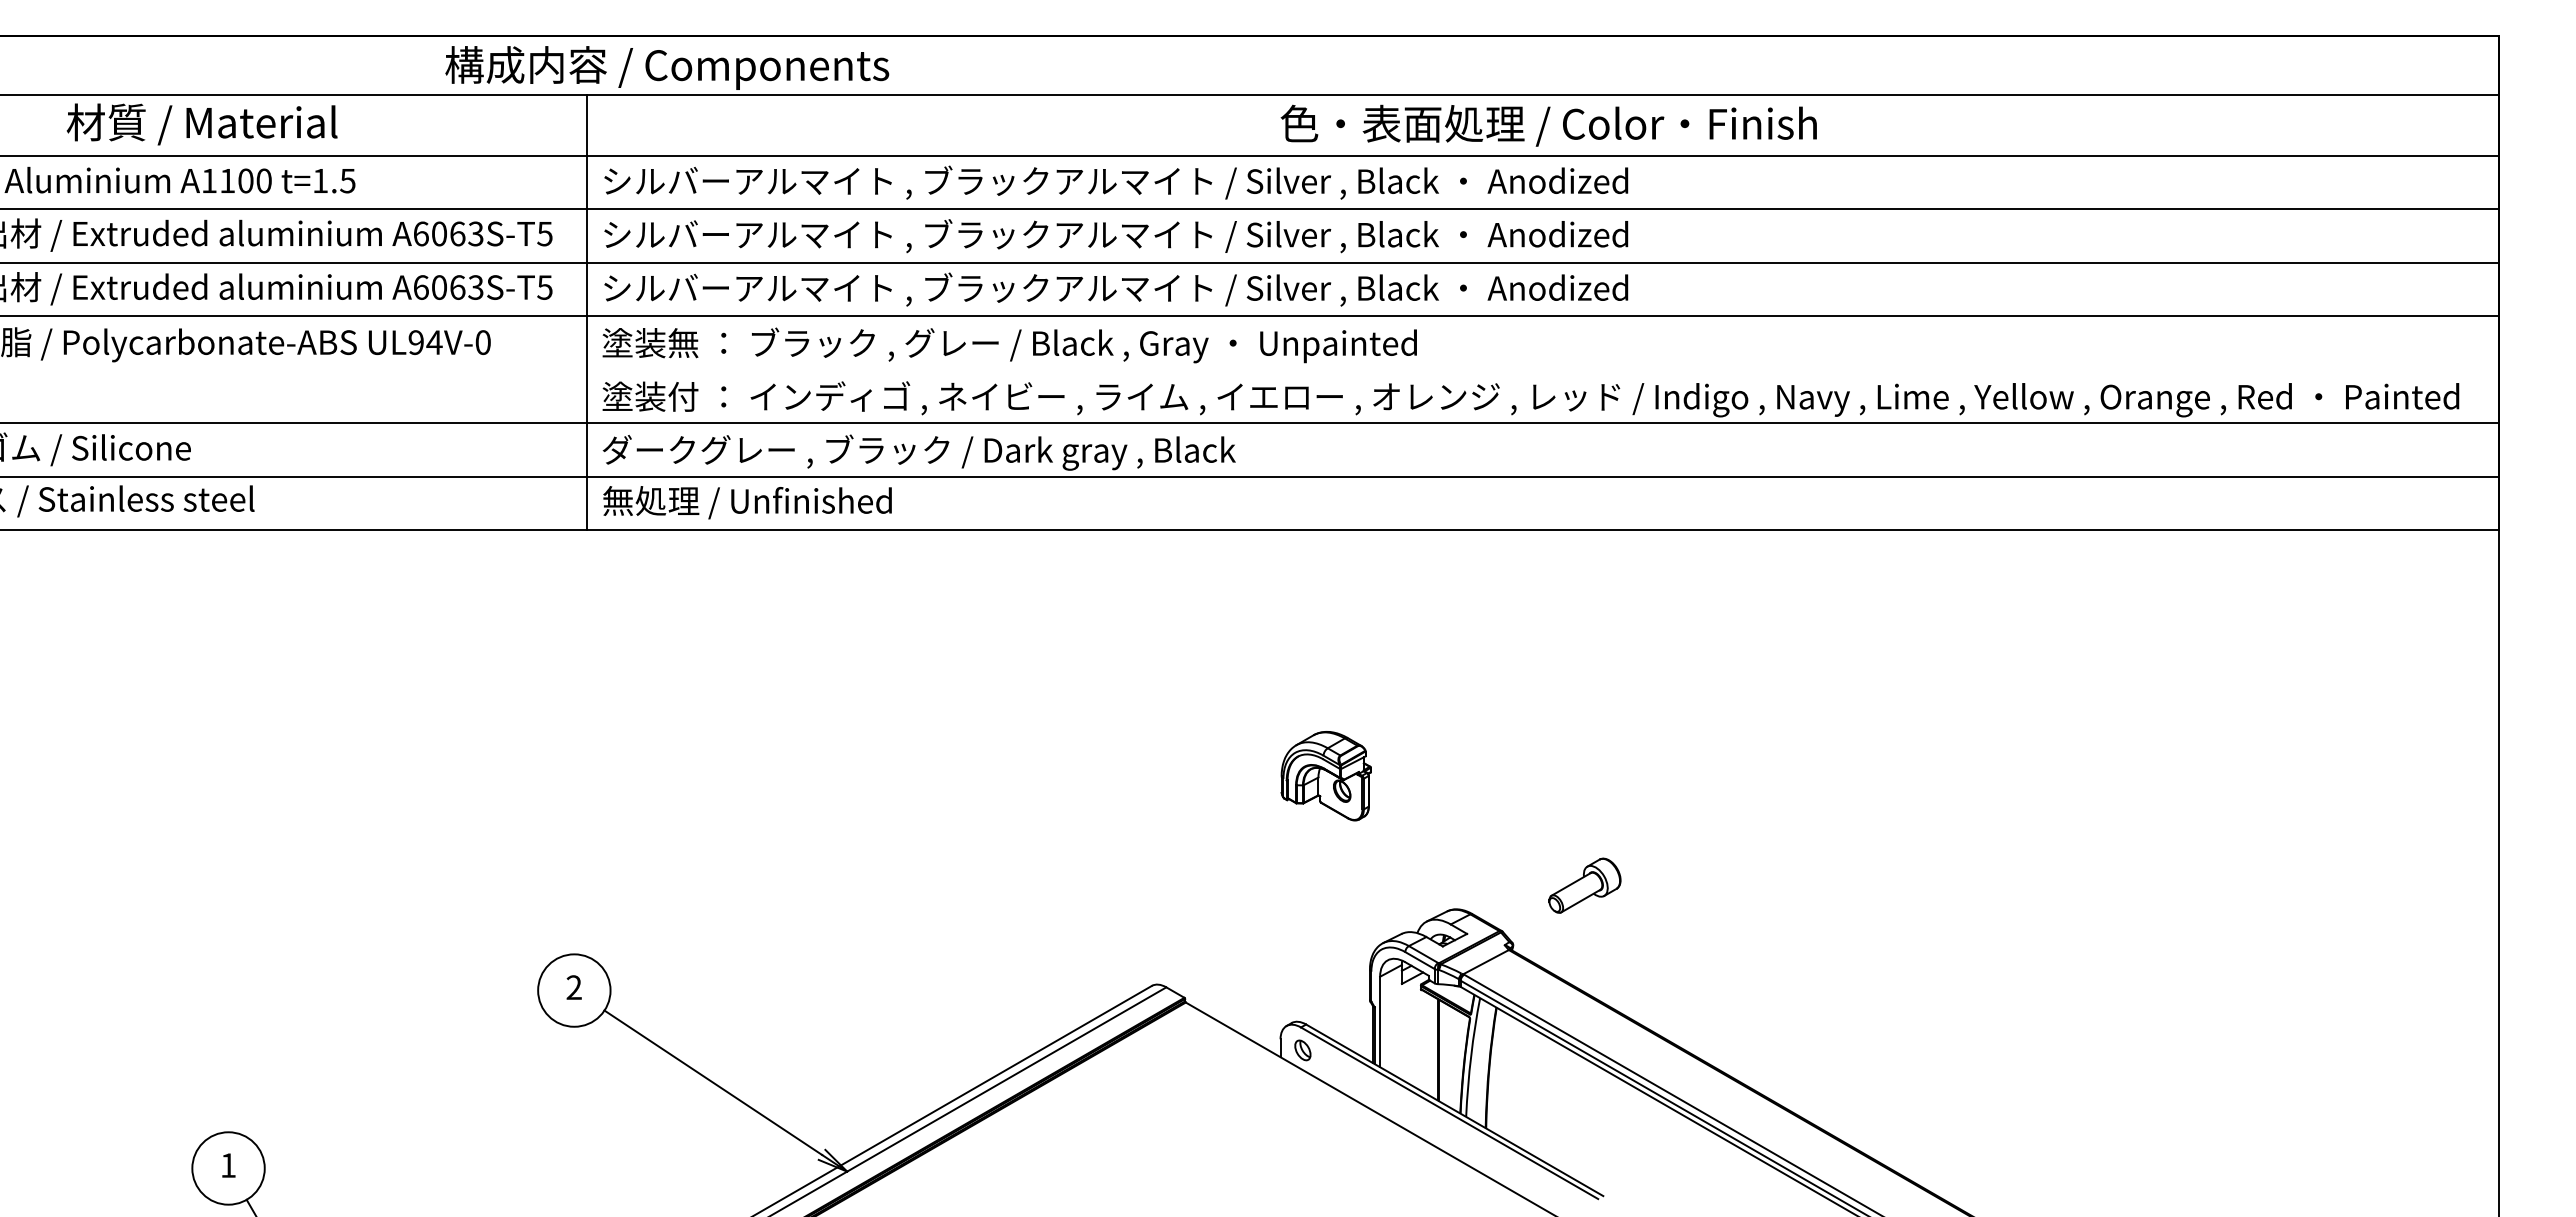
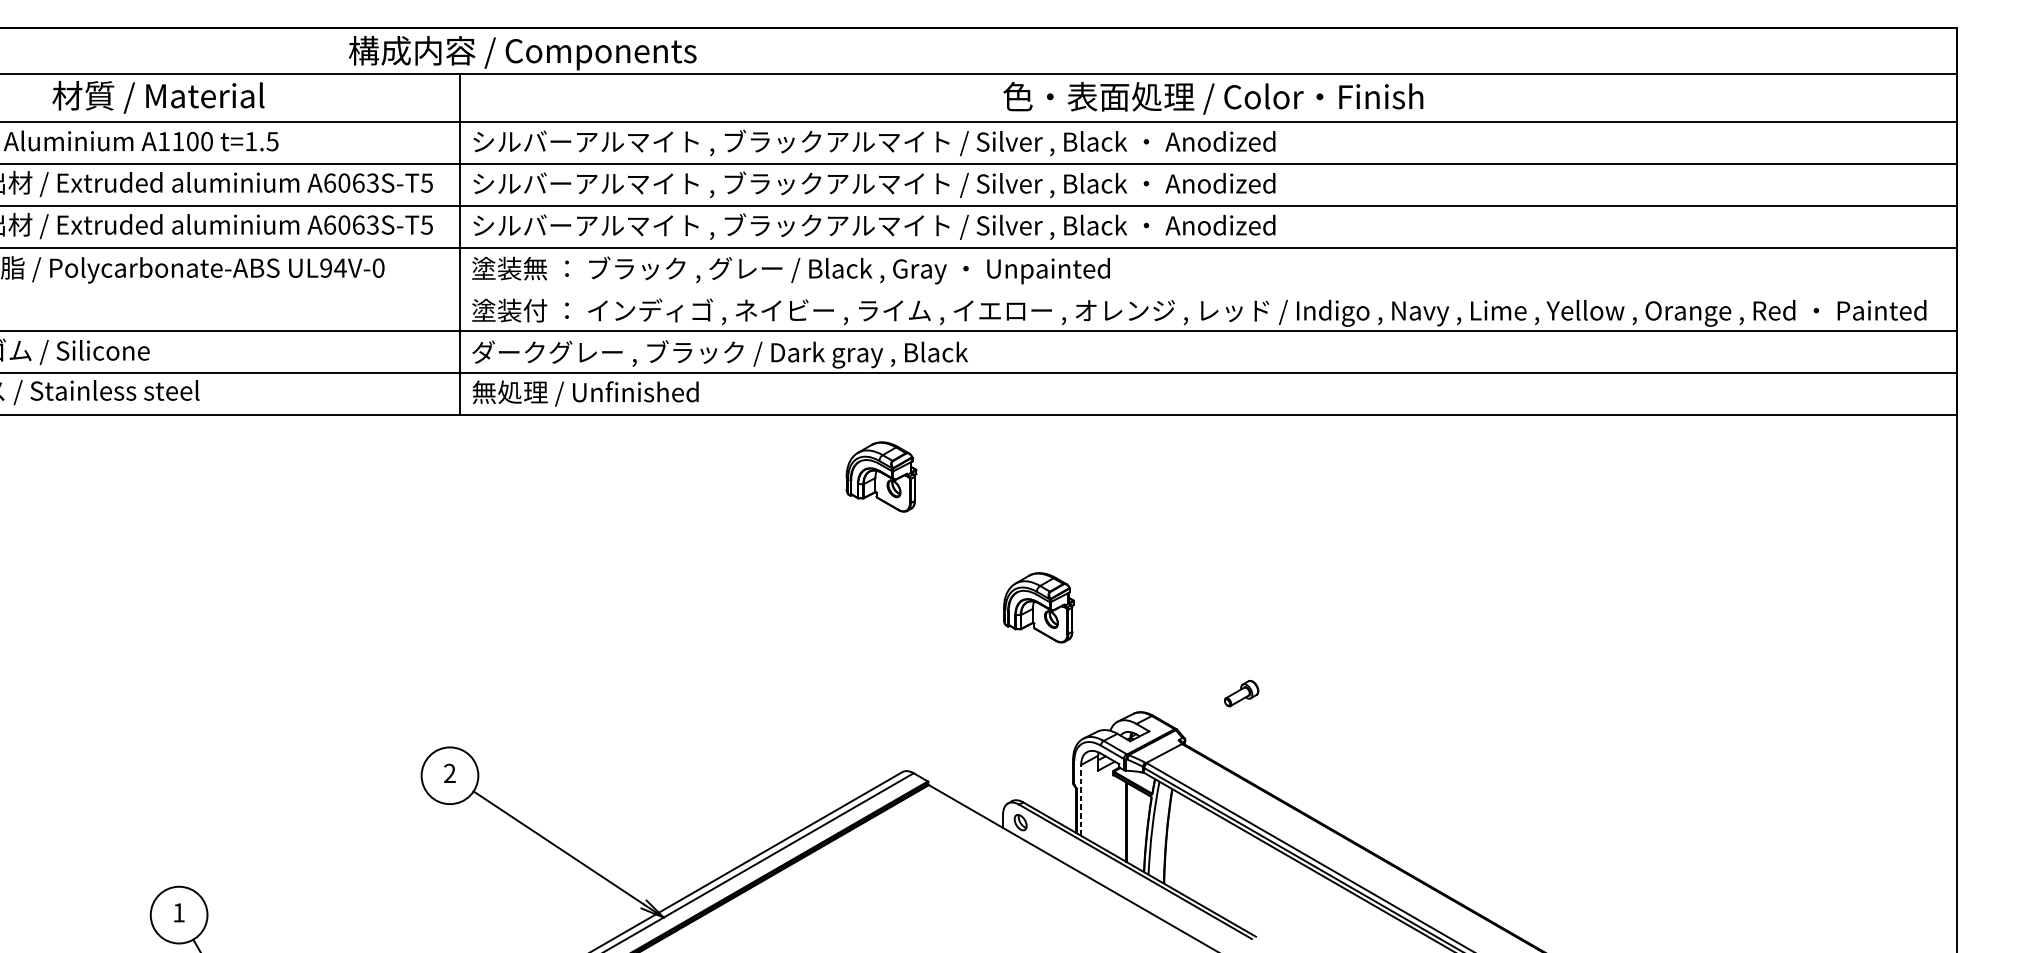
part: (1124, 609) -> (880, 477), added
part: (1584, 885) -> (1241, 693), size x0.6
line: (1380, 1021) -> (1081, 800), solid -> dashed

